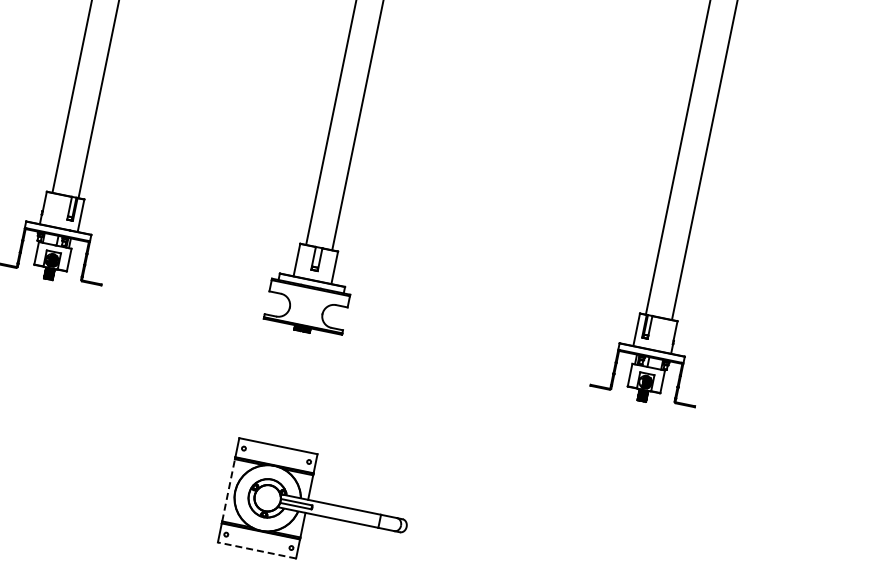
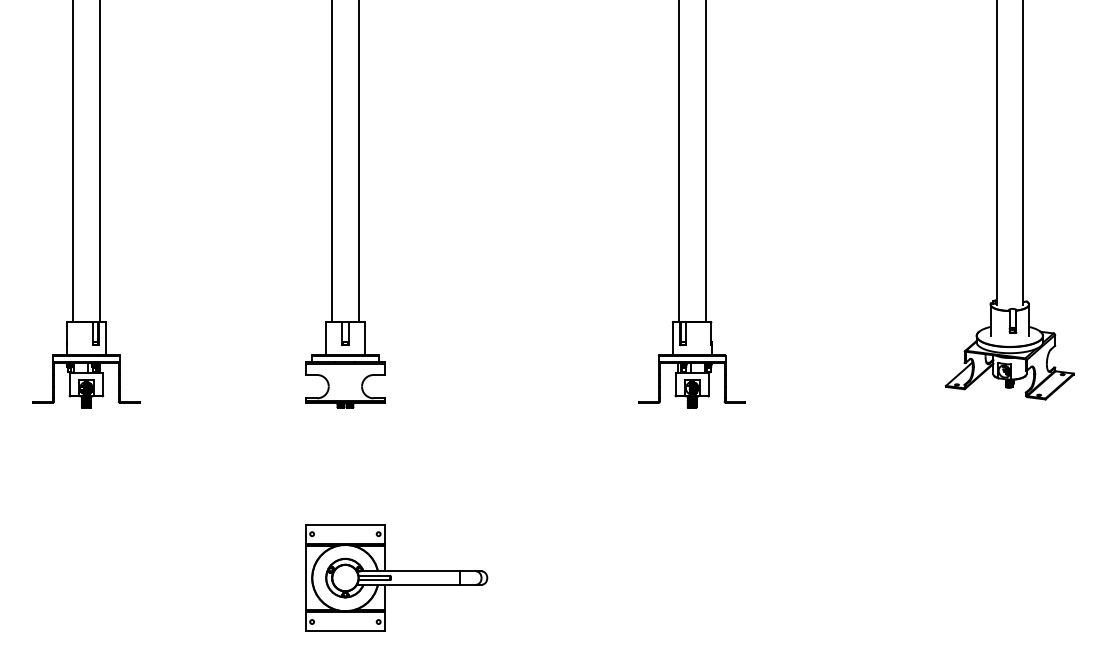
line: (228, 490) -> (305, 578), dashed -> solid
line: (257, 550) -> (345, 631), dashed -> solid

